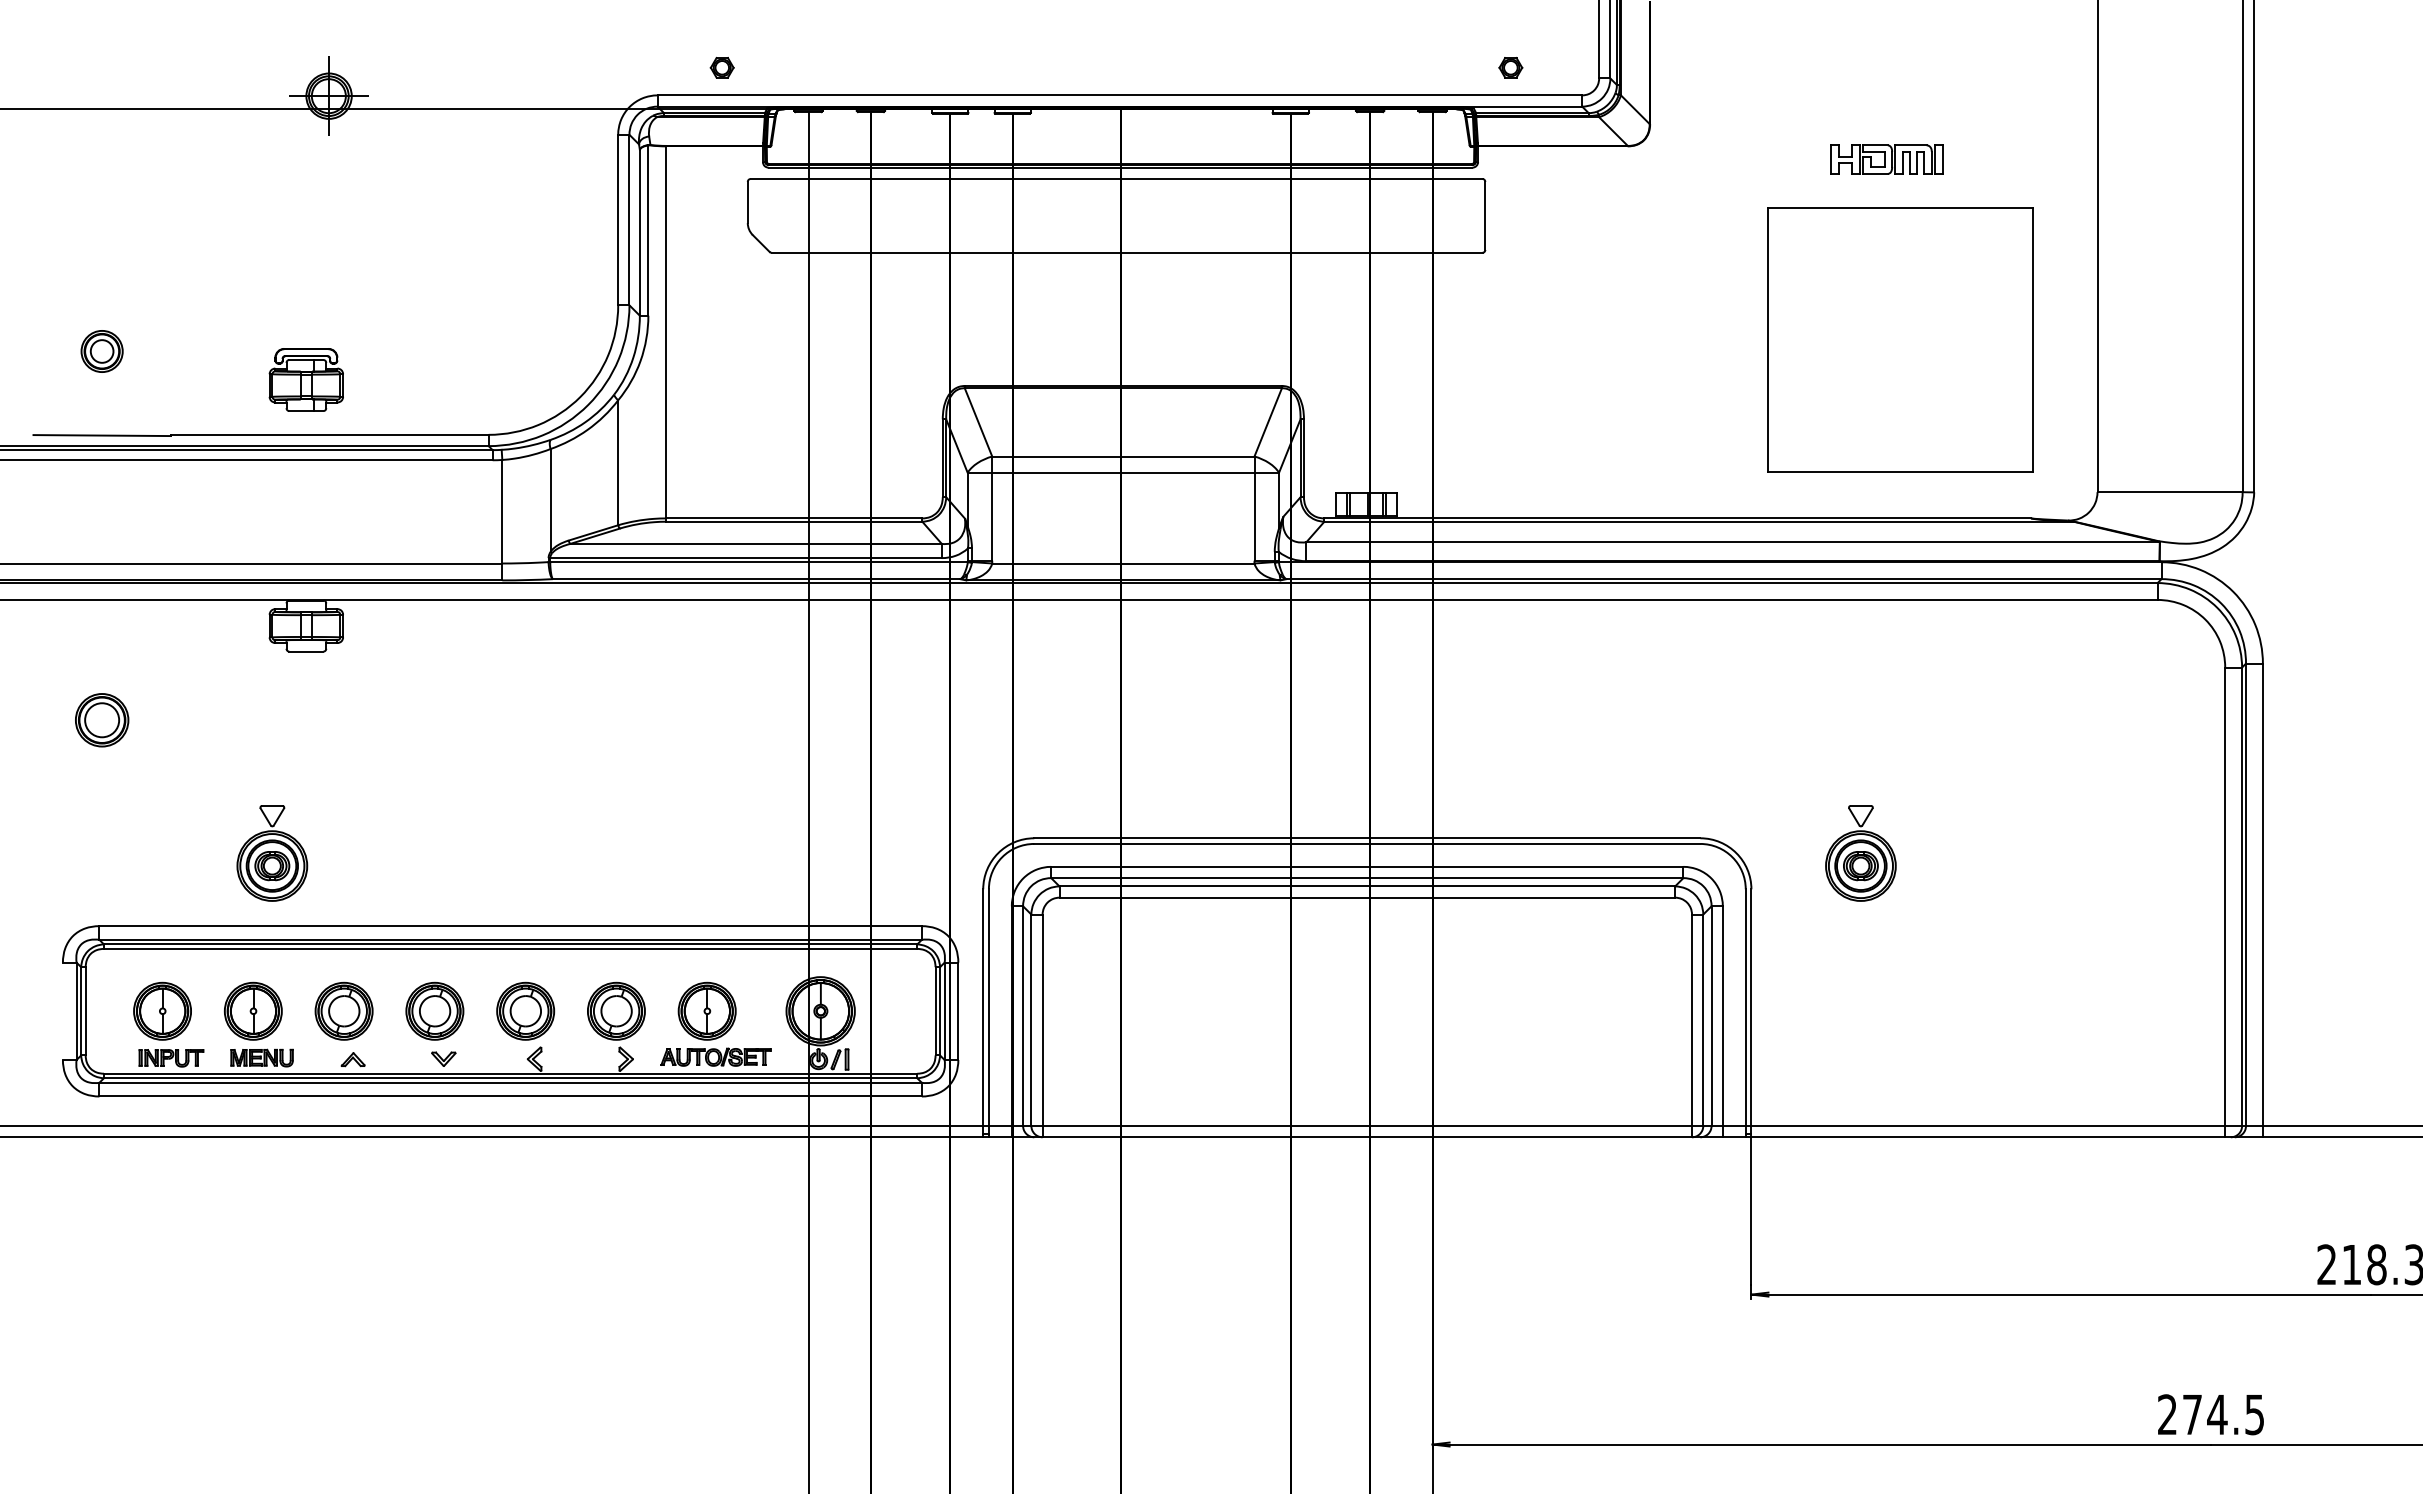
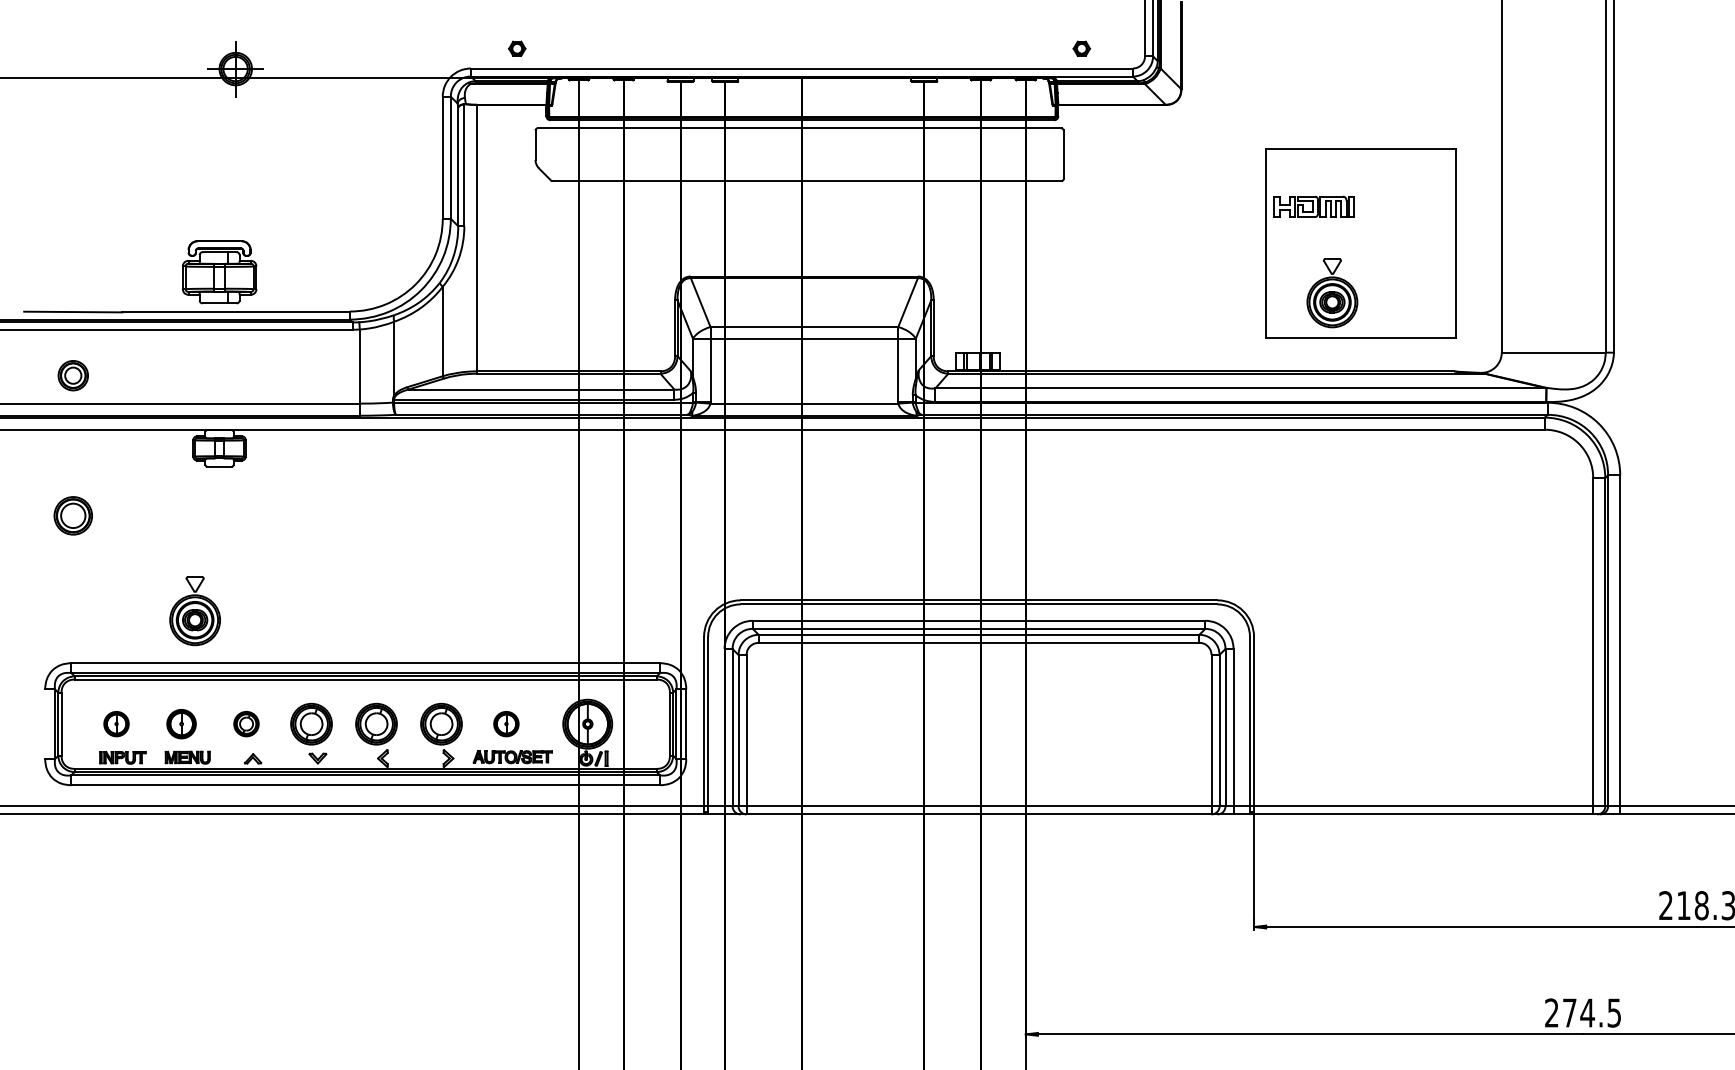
part: (1886, 159) -> (1314, 206), moved
part: (101, 351) -> (72, 375), moved
part: (305, 379) -> (218, 271), size x1.4
part: (1860, 853) -> (1332, 293), moved
part: (162, 1010) -> (116, 723), size x0.6
part: (253, 1010) -> (181, 723), size x0.7
part: (343, 1010) -> (246, 723), size x0.6
part: (706, 1010) -> (505, 723), size x0.6

